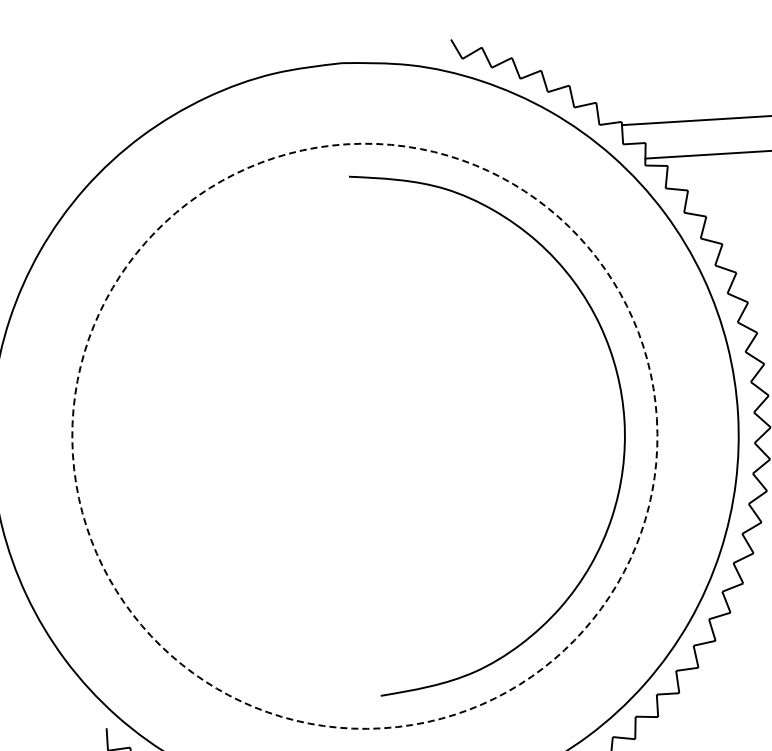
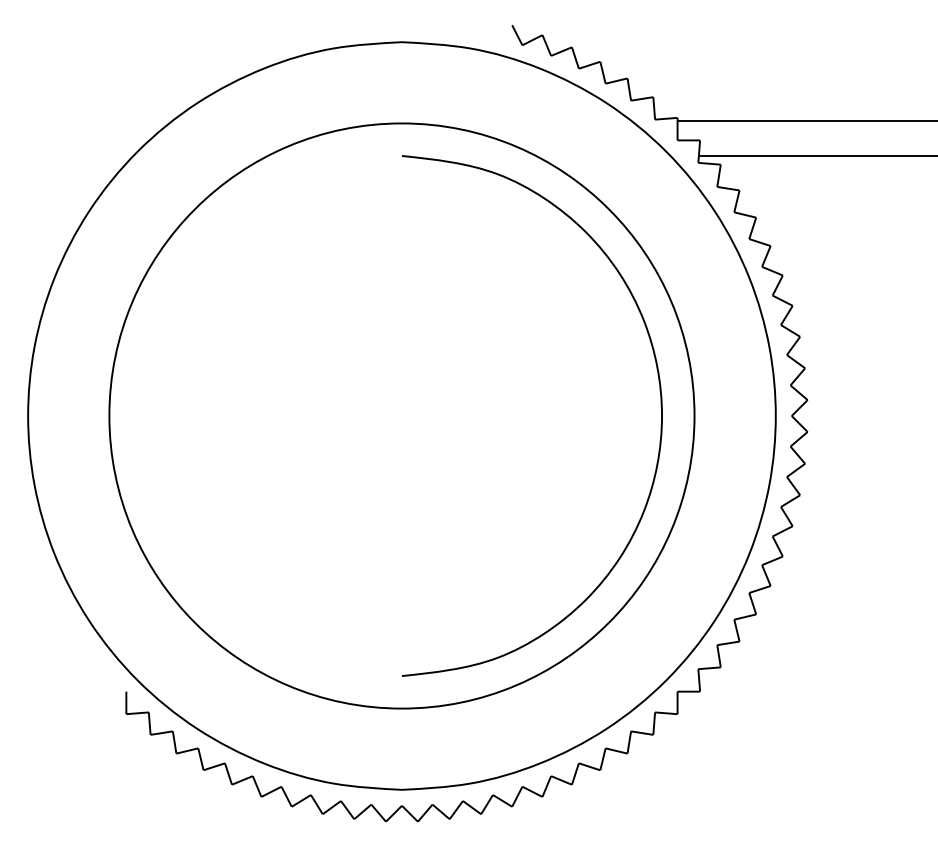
circle: (364, 435) -> (401, 415), dashed -> solid

